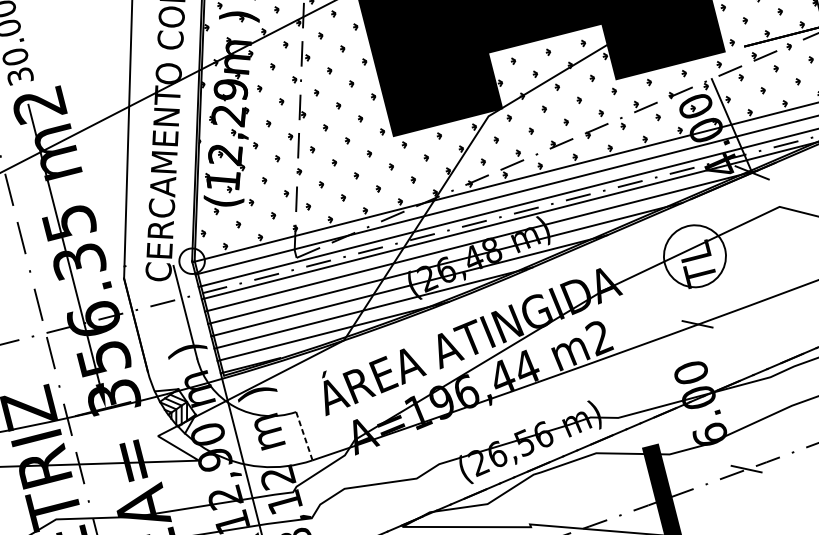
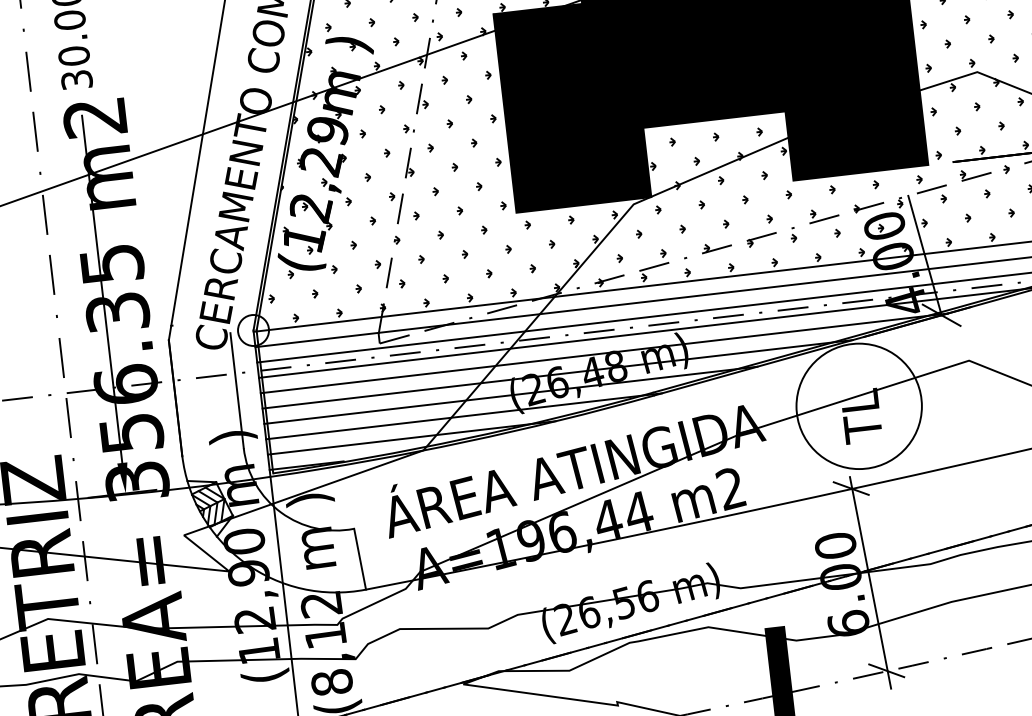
circle: (694, 256) -> (858, 406), size x1.67
line: (723, 398) -> (870, 582), added
line: (304, 436) -> (360, 559), dashed -> solid

